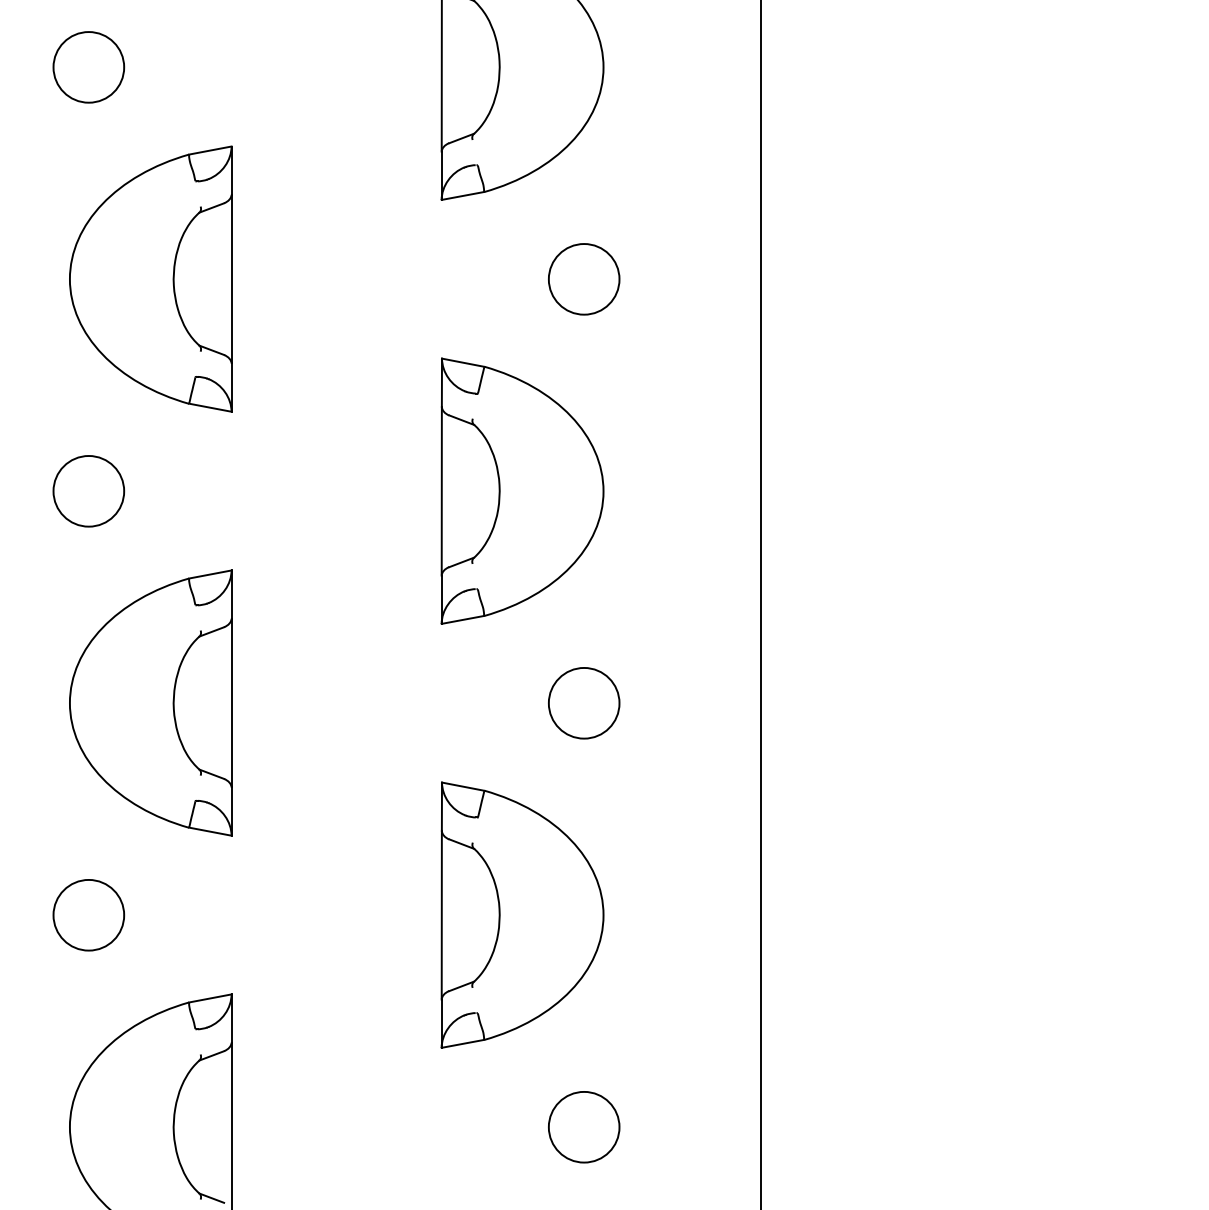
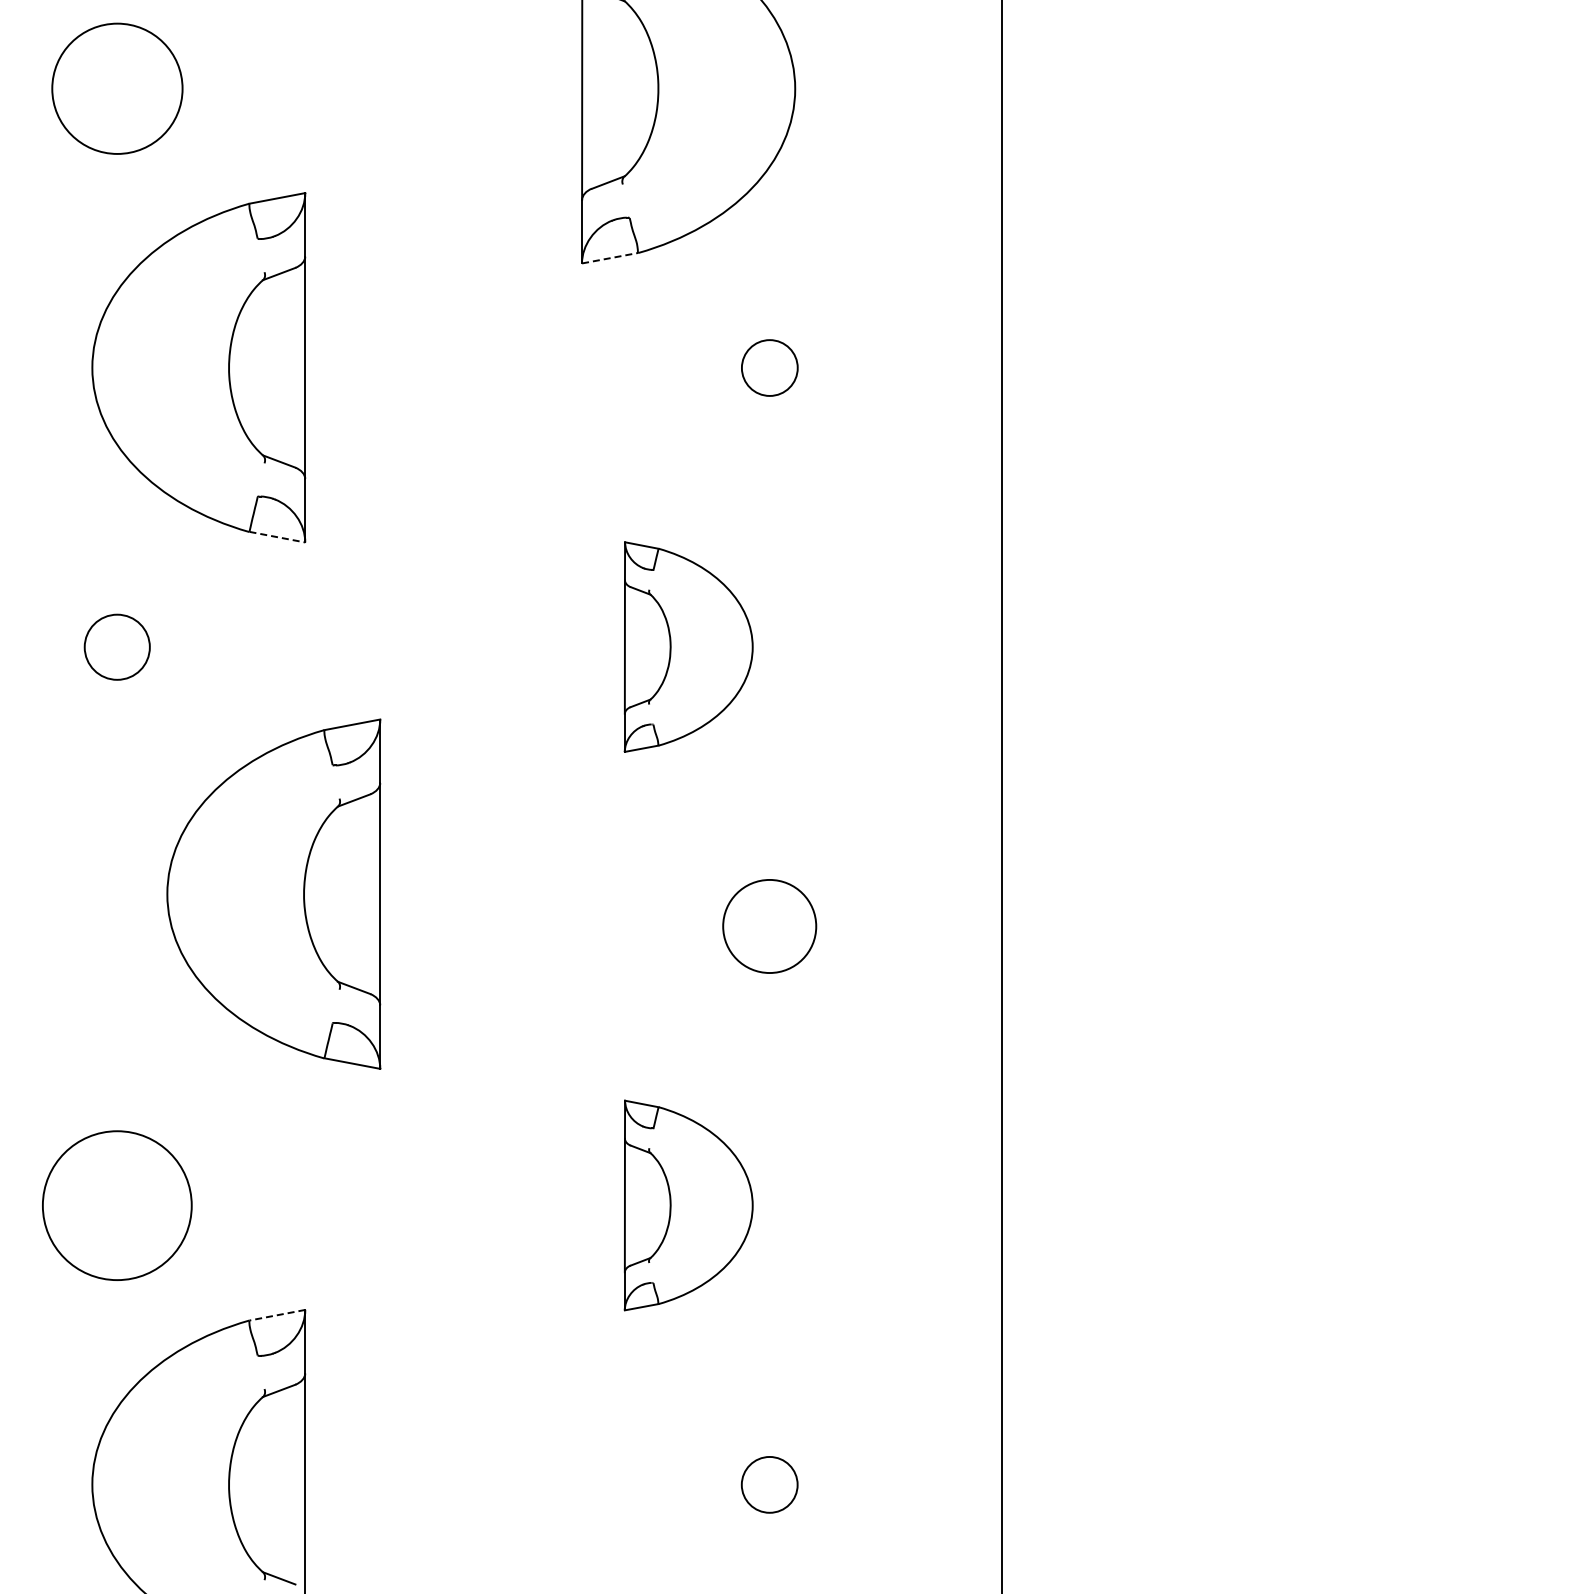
circle: (88, 67) -> (116, 88), size x1.4
line: (463, 196) -> (610, 258), solid -> dashed
circle: (584, 278) -> (769, 367), size x0.6
line: (210, 407) -> (277, 537), solid -> dashed
circle: (88, 490) -> (116, 646), size x0.7
part: (522, 490) -> (688, 646), size x0.6
part: (150, 702) -> (273, 893), moved
circle: (88, 915) -> (116, 1205), size x1.6
part: (522, 915) -> (688, 1205), size x0.6
line: (209, 998) -> (276, 1315), solid -> dashed
circle: (584, 1126) -> (769, 1484), size x0.6

